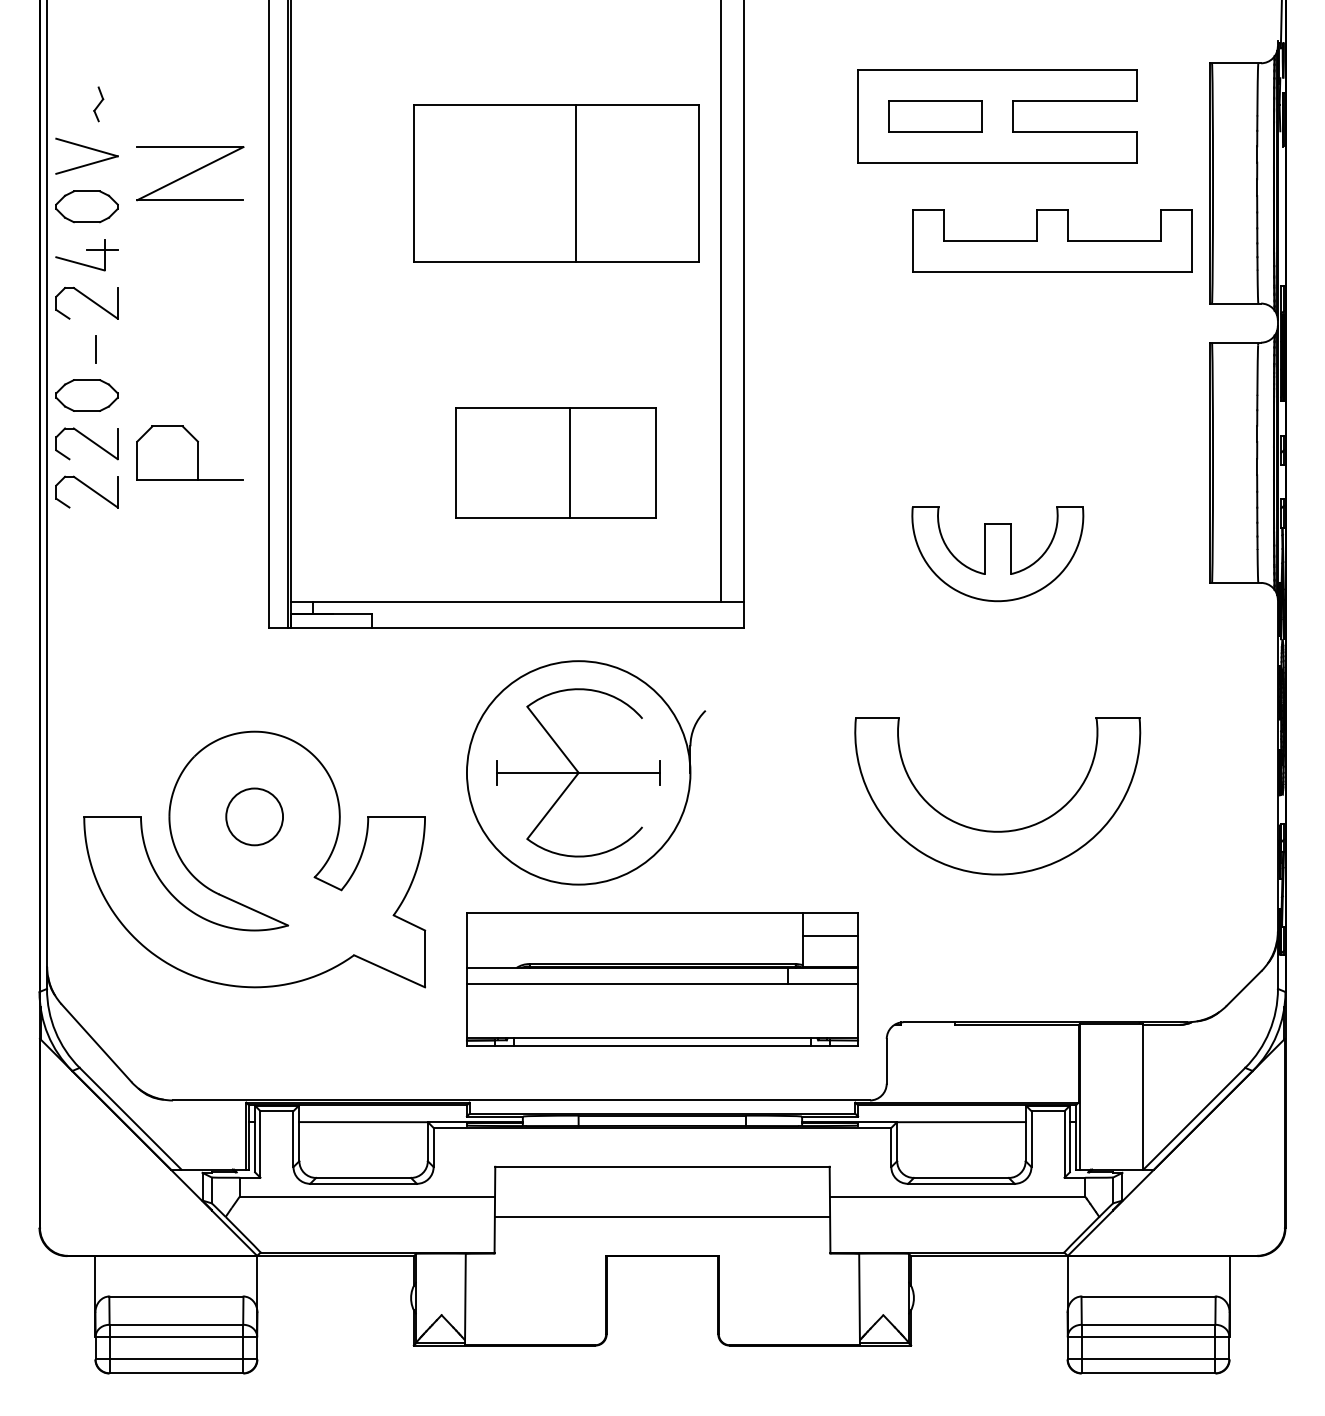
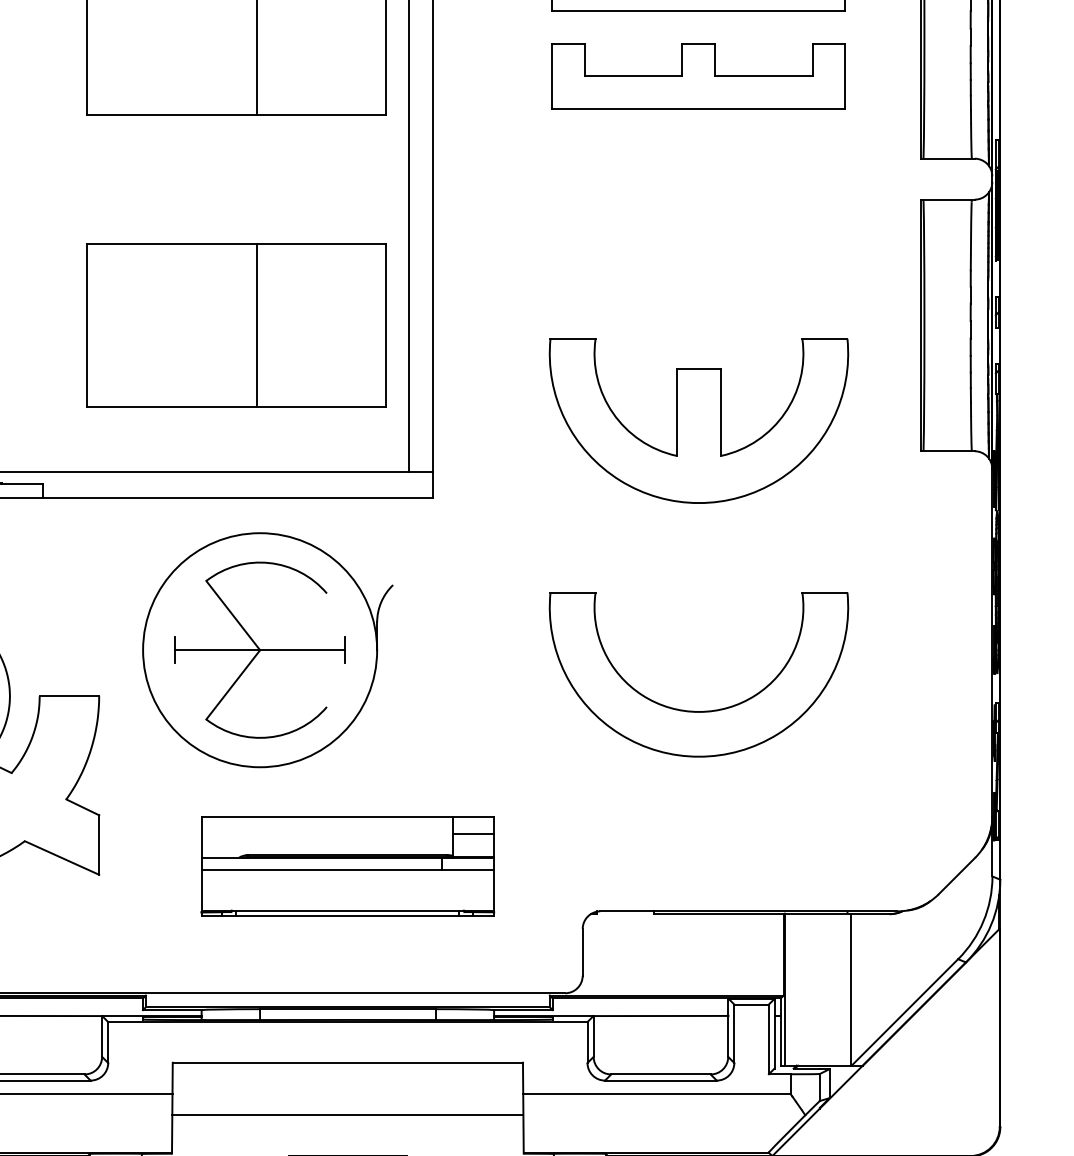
part: (1052, 240) -> (698, 75), moved
part: (556, 462) -> (236, 325), size x1.43
part: (997, 554) -> (698, 421), size x1.67
part: (662, 979) -> (347, 866), size x0.71

